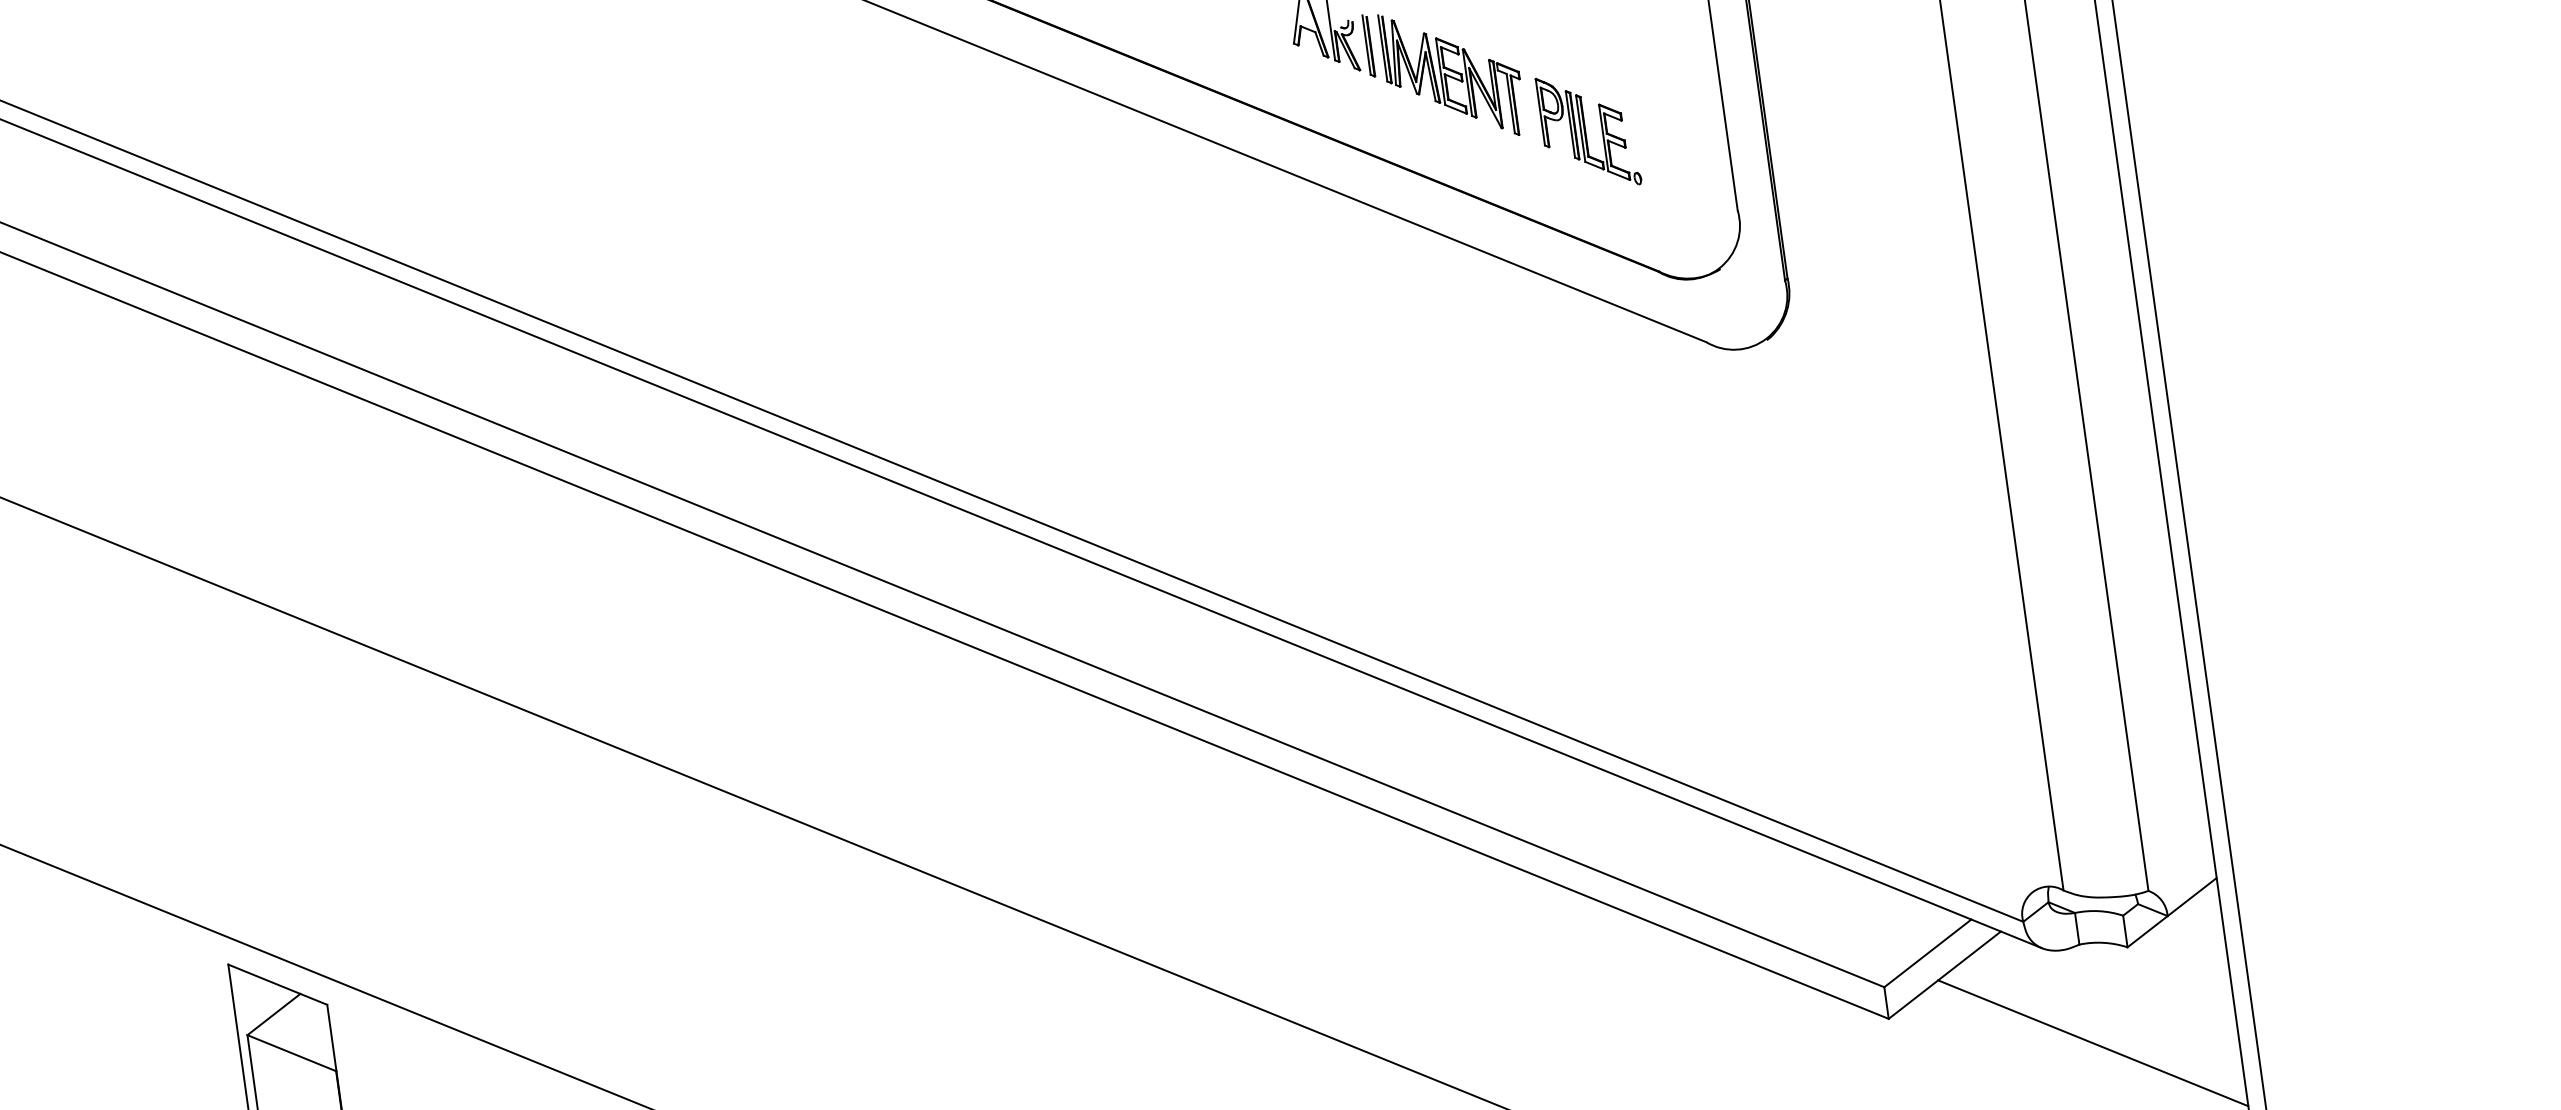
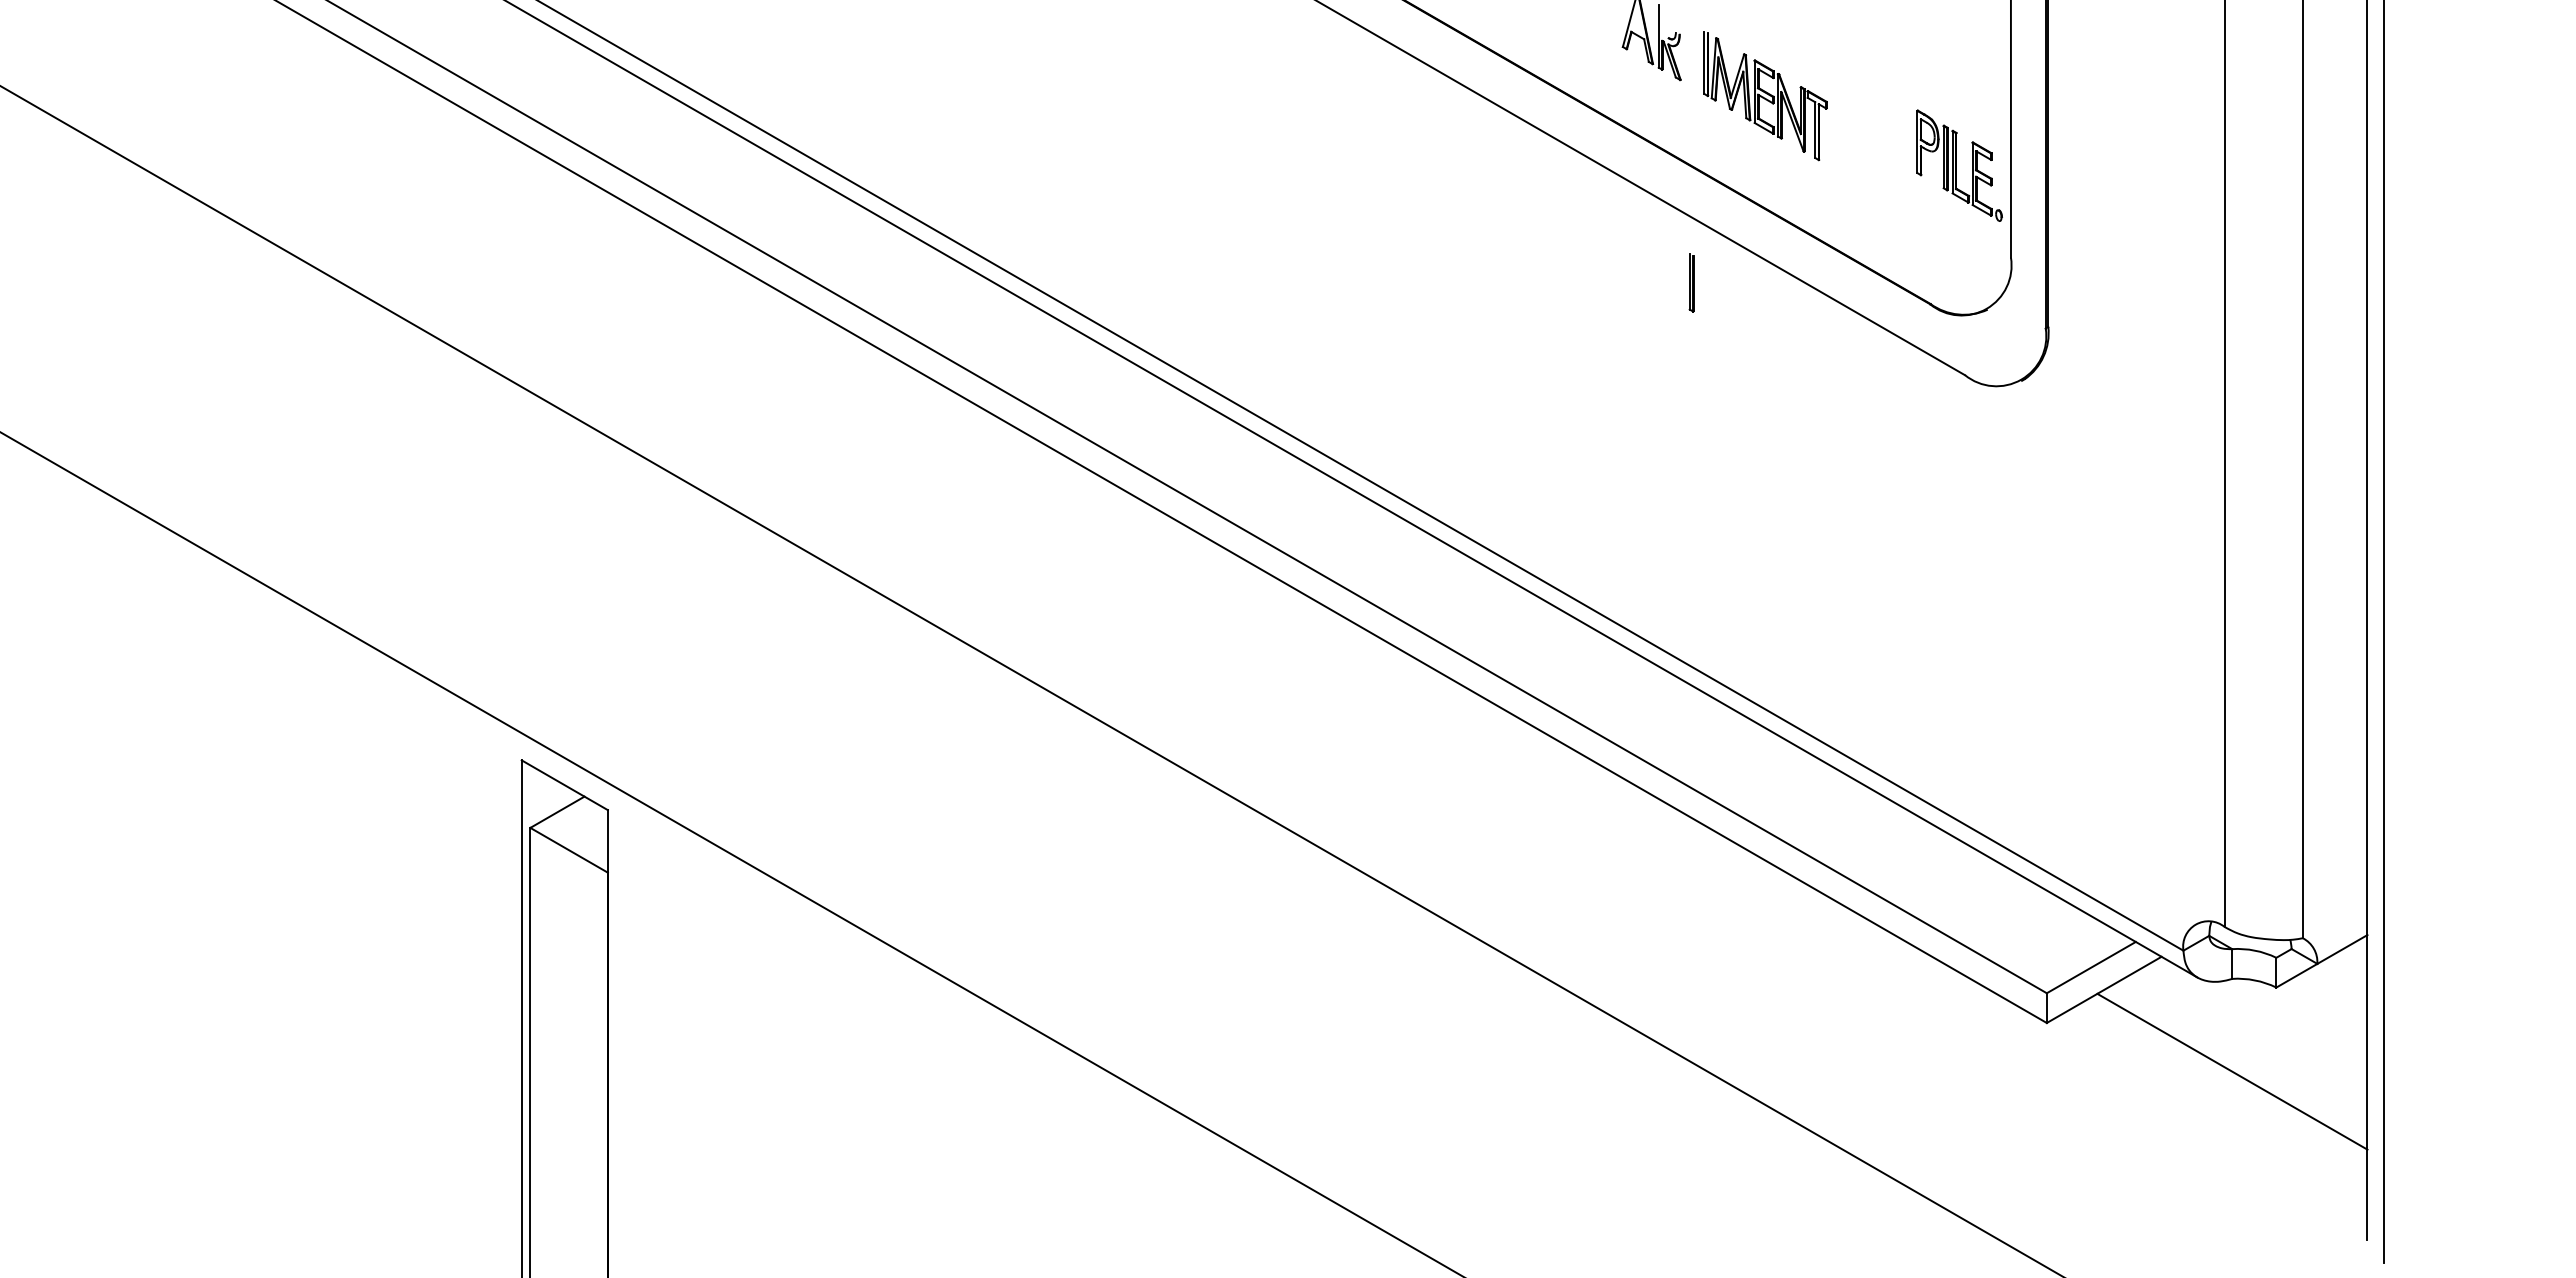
part: (1368, 45) -> (1691, 282), moved
part: (1588, 131) -> (1959, 165), moved

